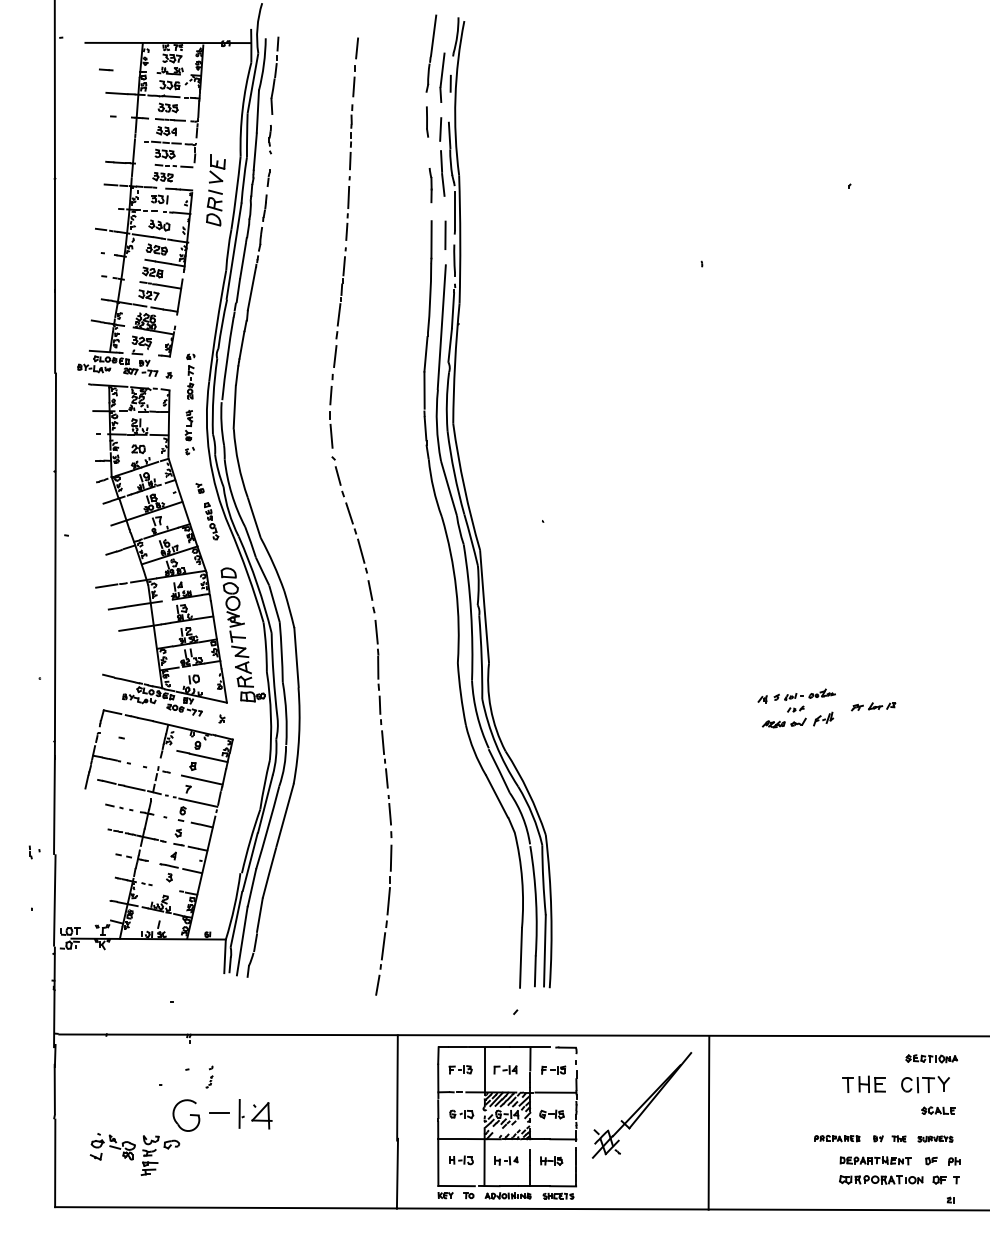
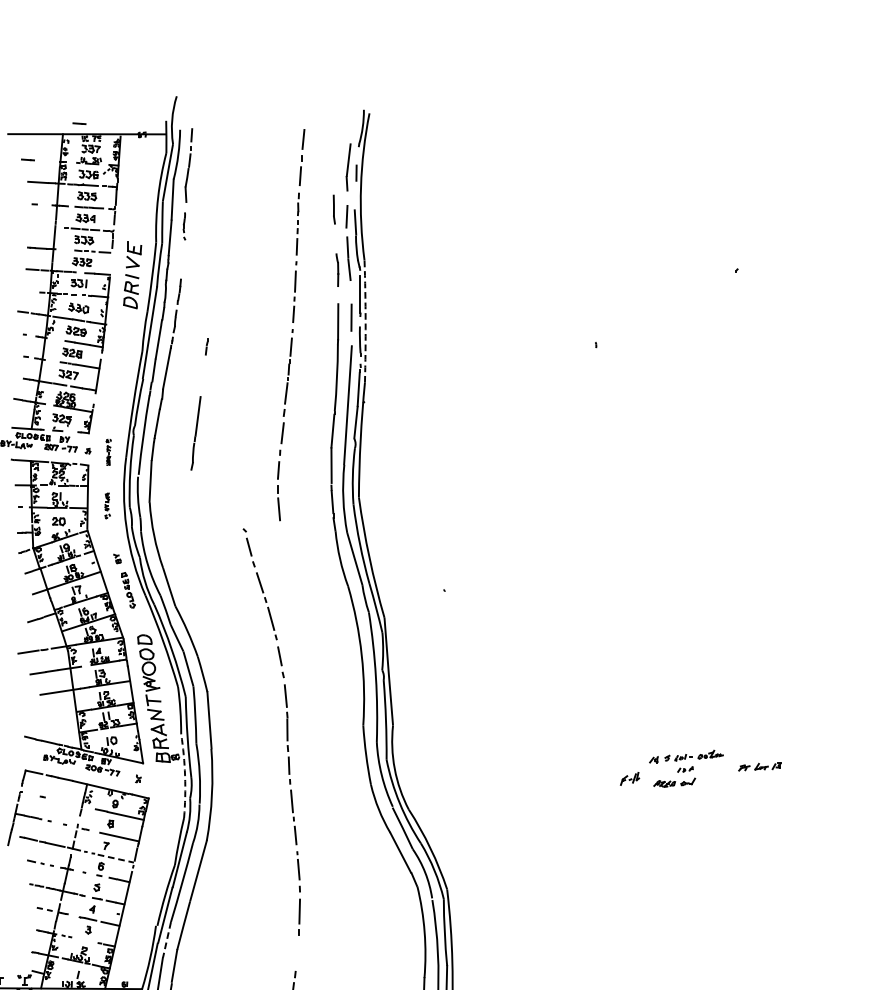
line: (160, 31) -> (79, 123), added
part: (431, 53) -> (196, 433), moved
line: (268, 177) -> (206, 346), moved
arc: (460, 239) -> (365, 321), solid -> dashed
part: (343, 242) -> (290, 324), moved
part: (190, 376) -> (108, 452), size x0.6
part: (189, 432) -> (107, 505), size x0.6
arc: (270, 715) -> (184, 775), solid -> dashed
part: (823, 718) -> (629, 778), moved
line: (198, 802) -> (116, 858), solid -> dashed
line: (251, 888) -> (166, 940), solid -> dashed
line: (388, 901) -> (297, 952), removed

